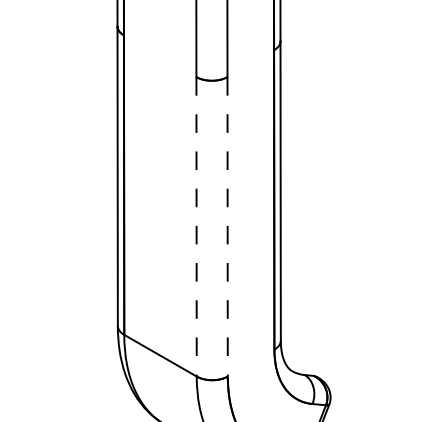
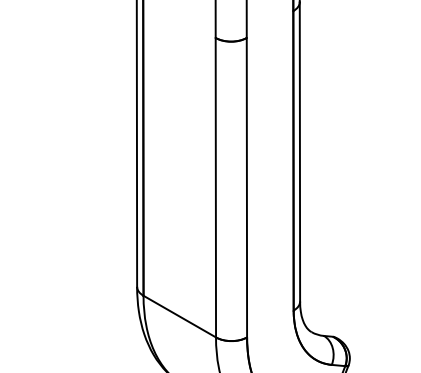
line: (196, 226) -> (215, 187), dashed -> solid
line: (227, 226) -> (246, 187), dashed -> solid

